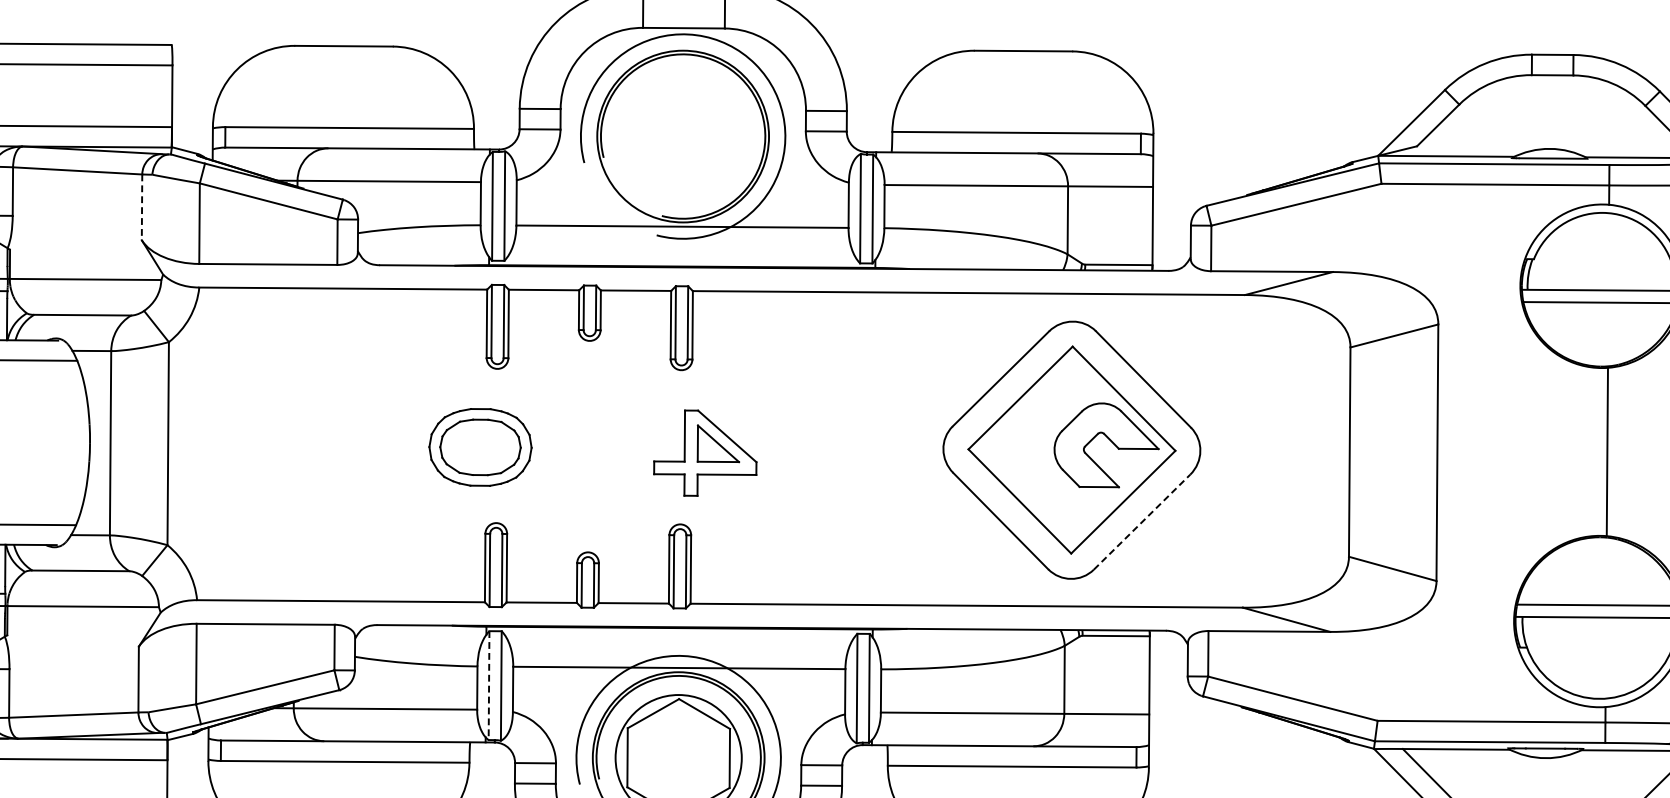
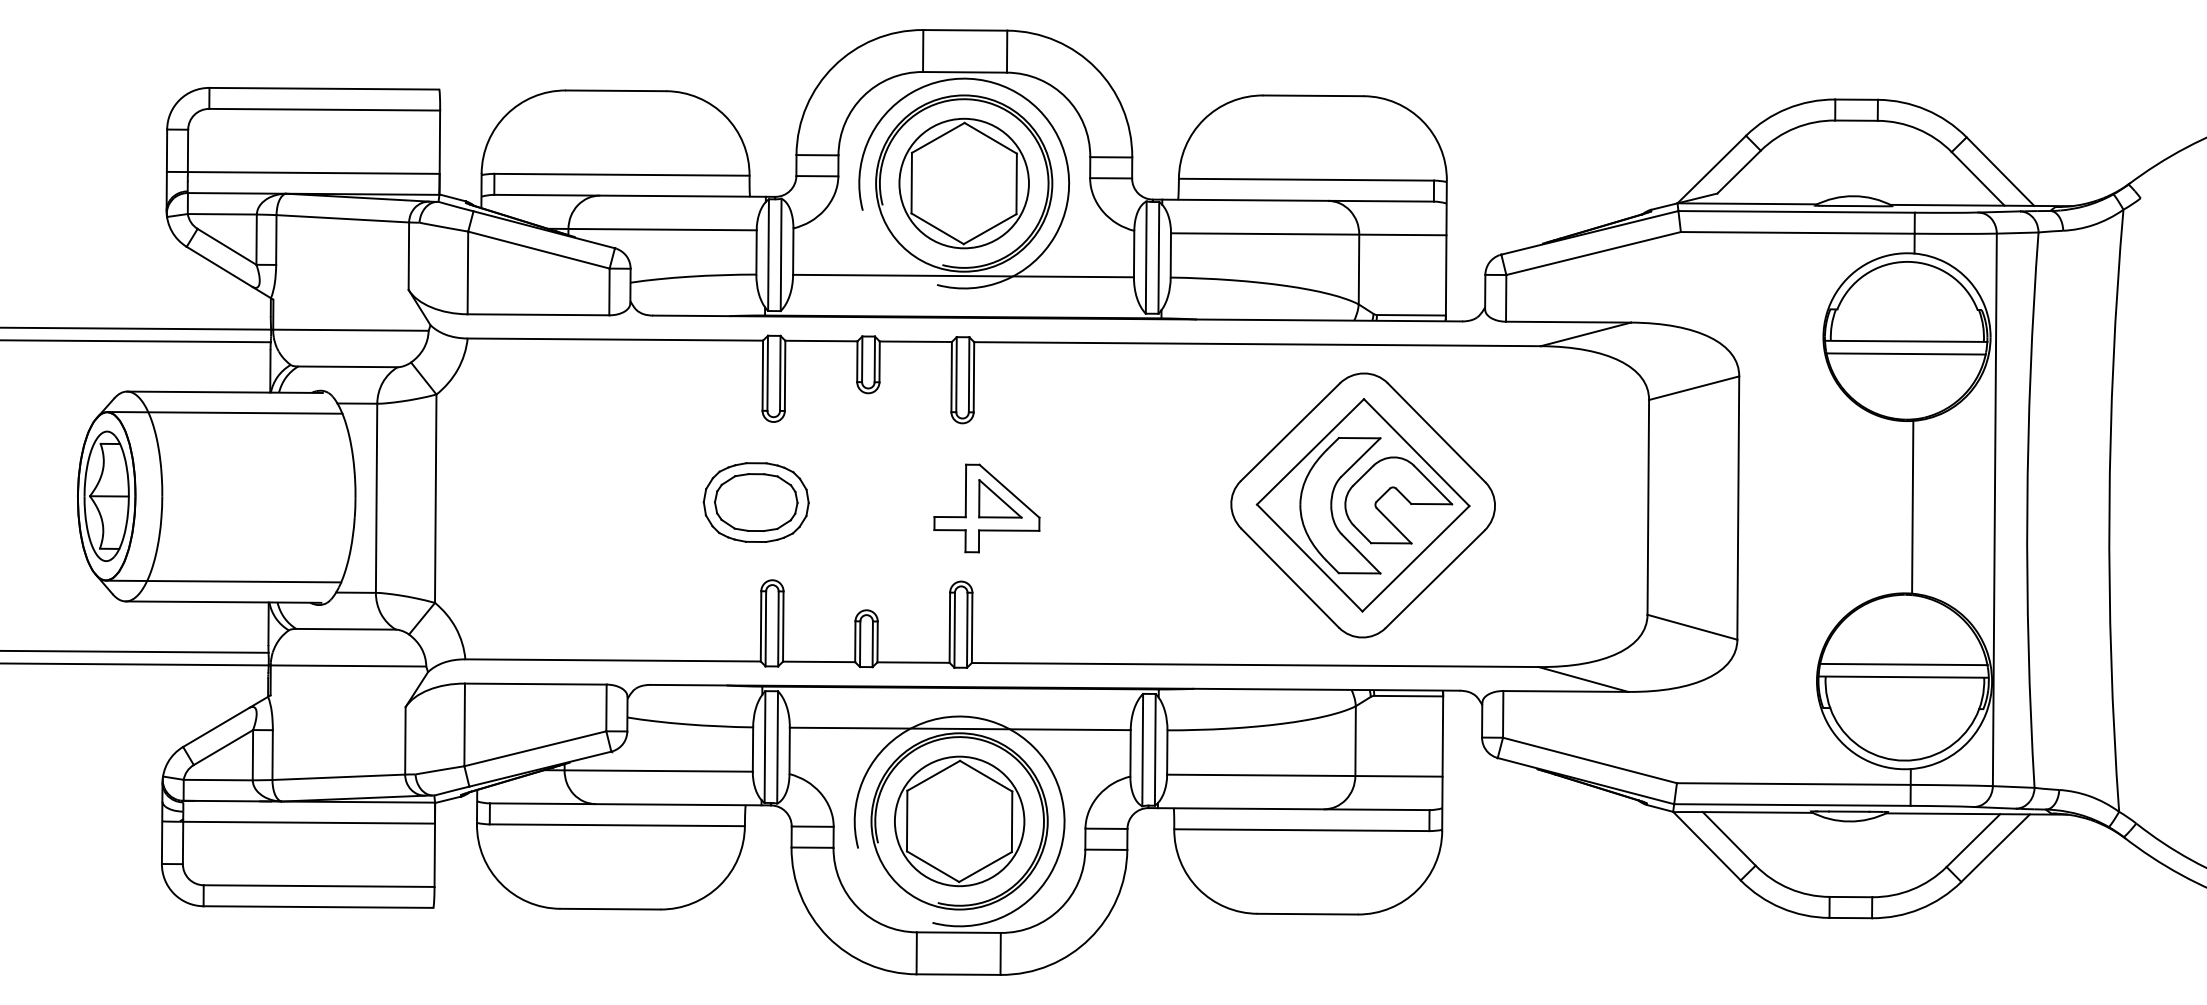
part: (682, 136) -> (963, 183), added
line: (141, 207) -> (408, 256), dashed -> solid
part: (1042, 450) -> (1332, 505), added
line: (1142, 521) -> (1435, 578), dashed -> solid
line: (489, 686) -> (765, 747), dashed -> solid

